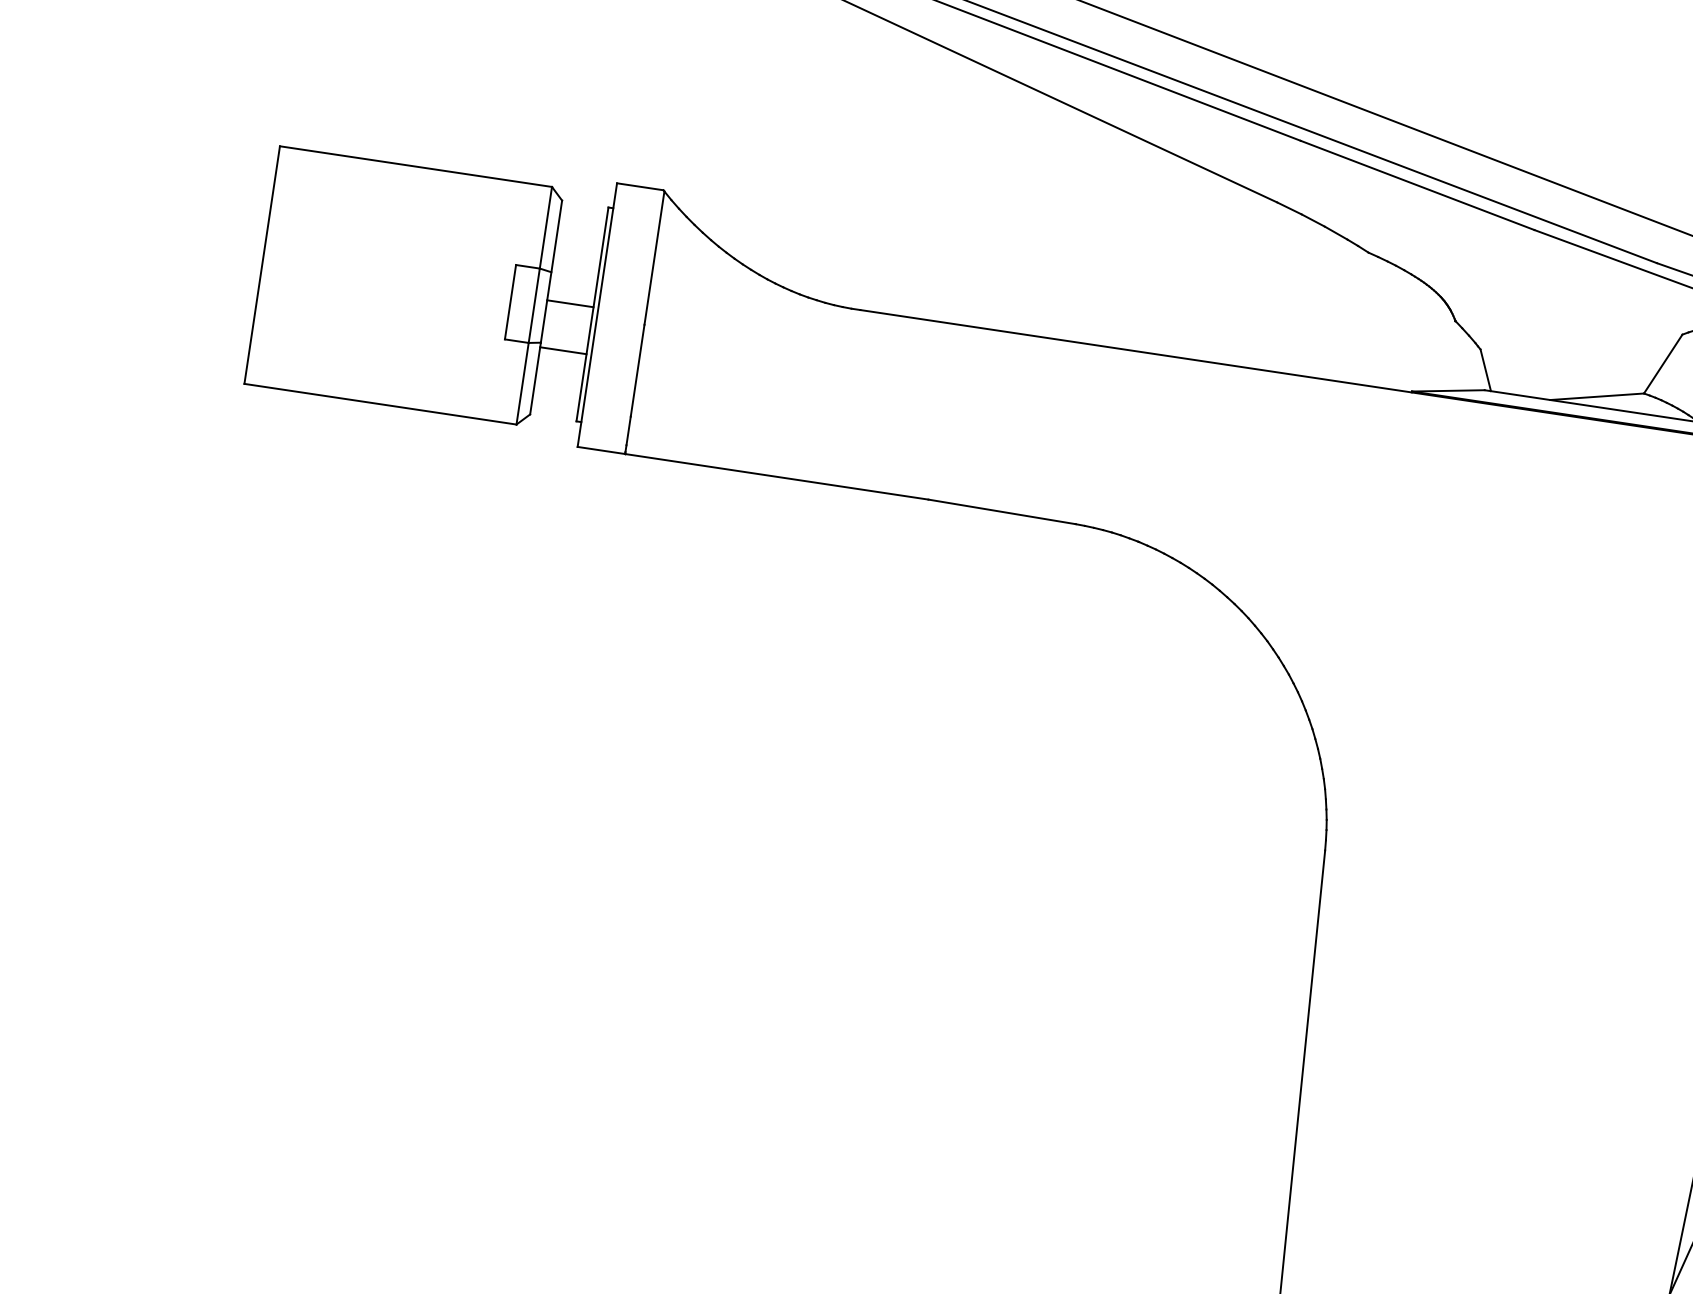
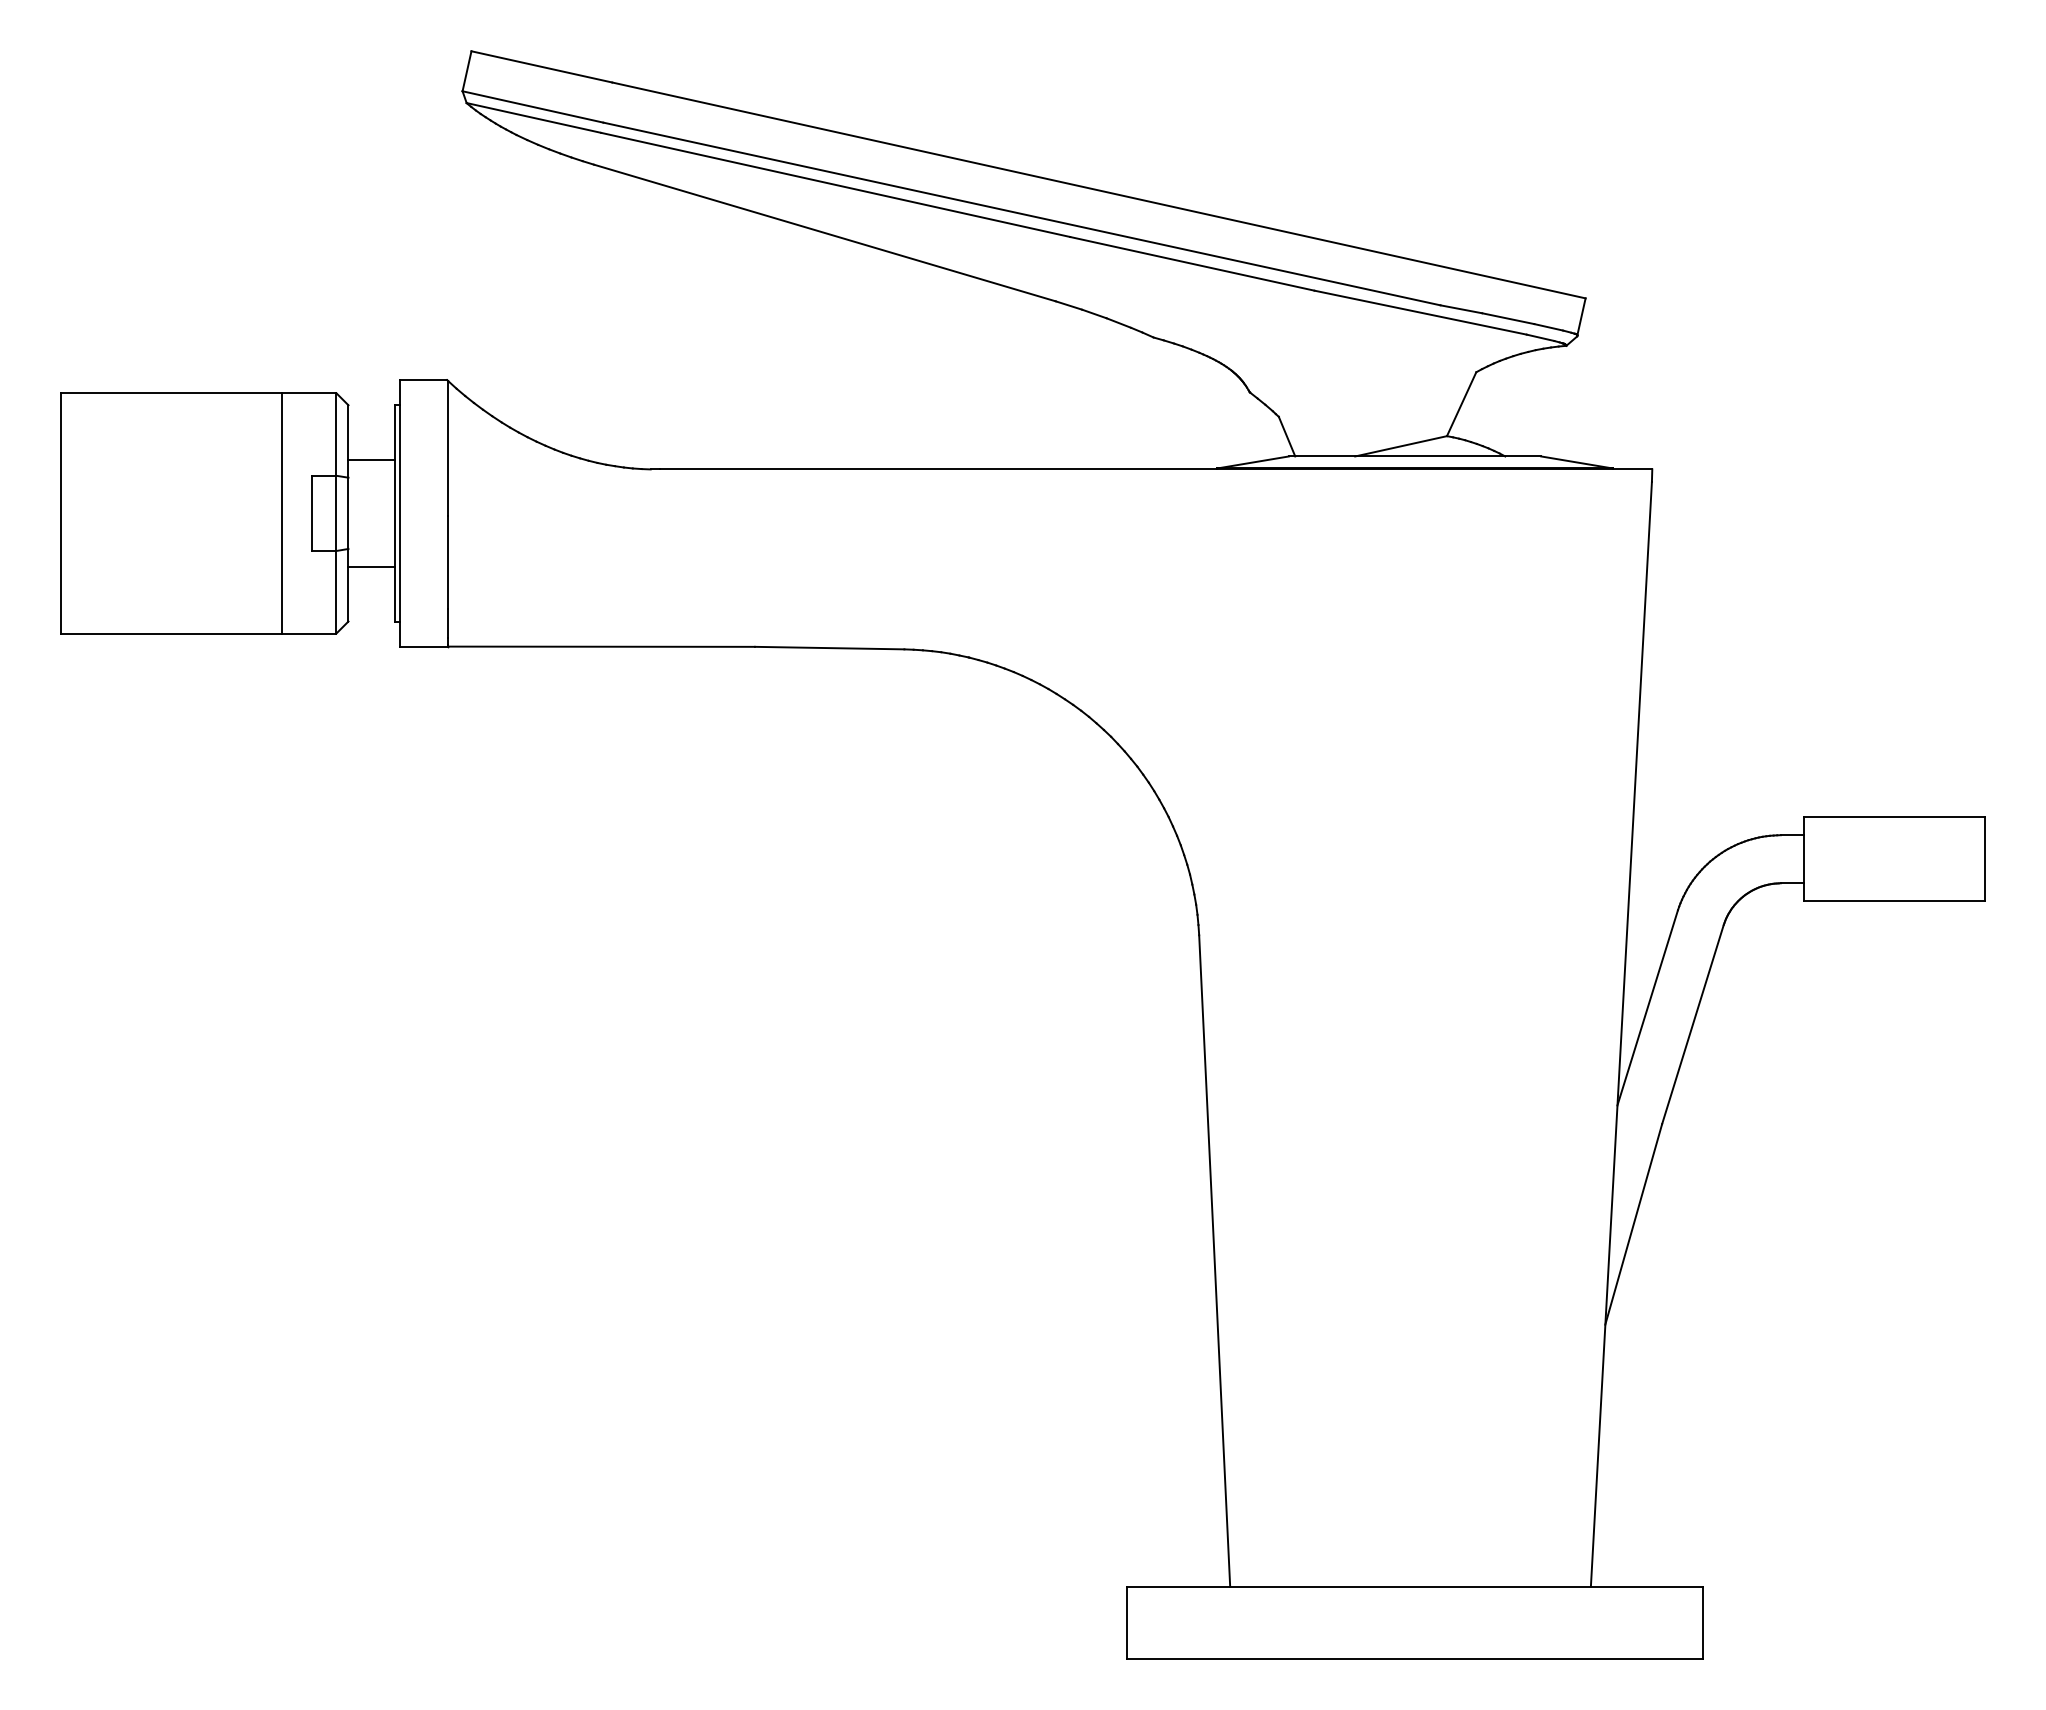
line: (480, 297) -> (282, 513), added
line: (569, 304) -> (371, 567), moved
line: (562, 350) -> (371, 459), moved

